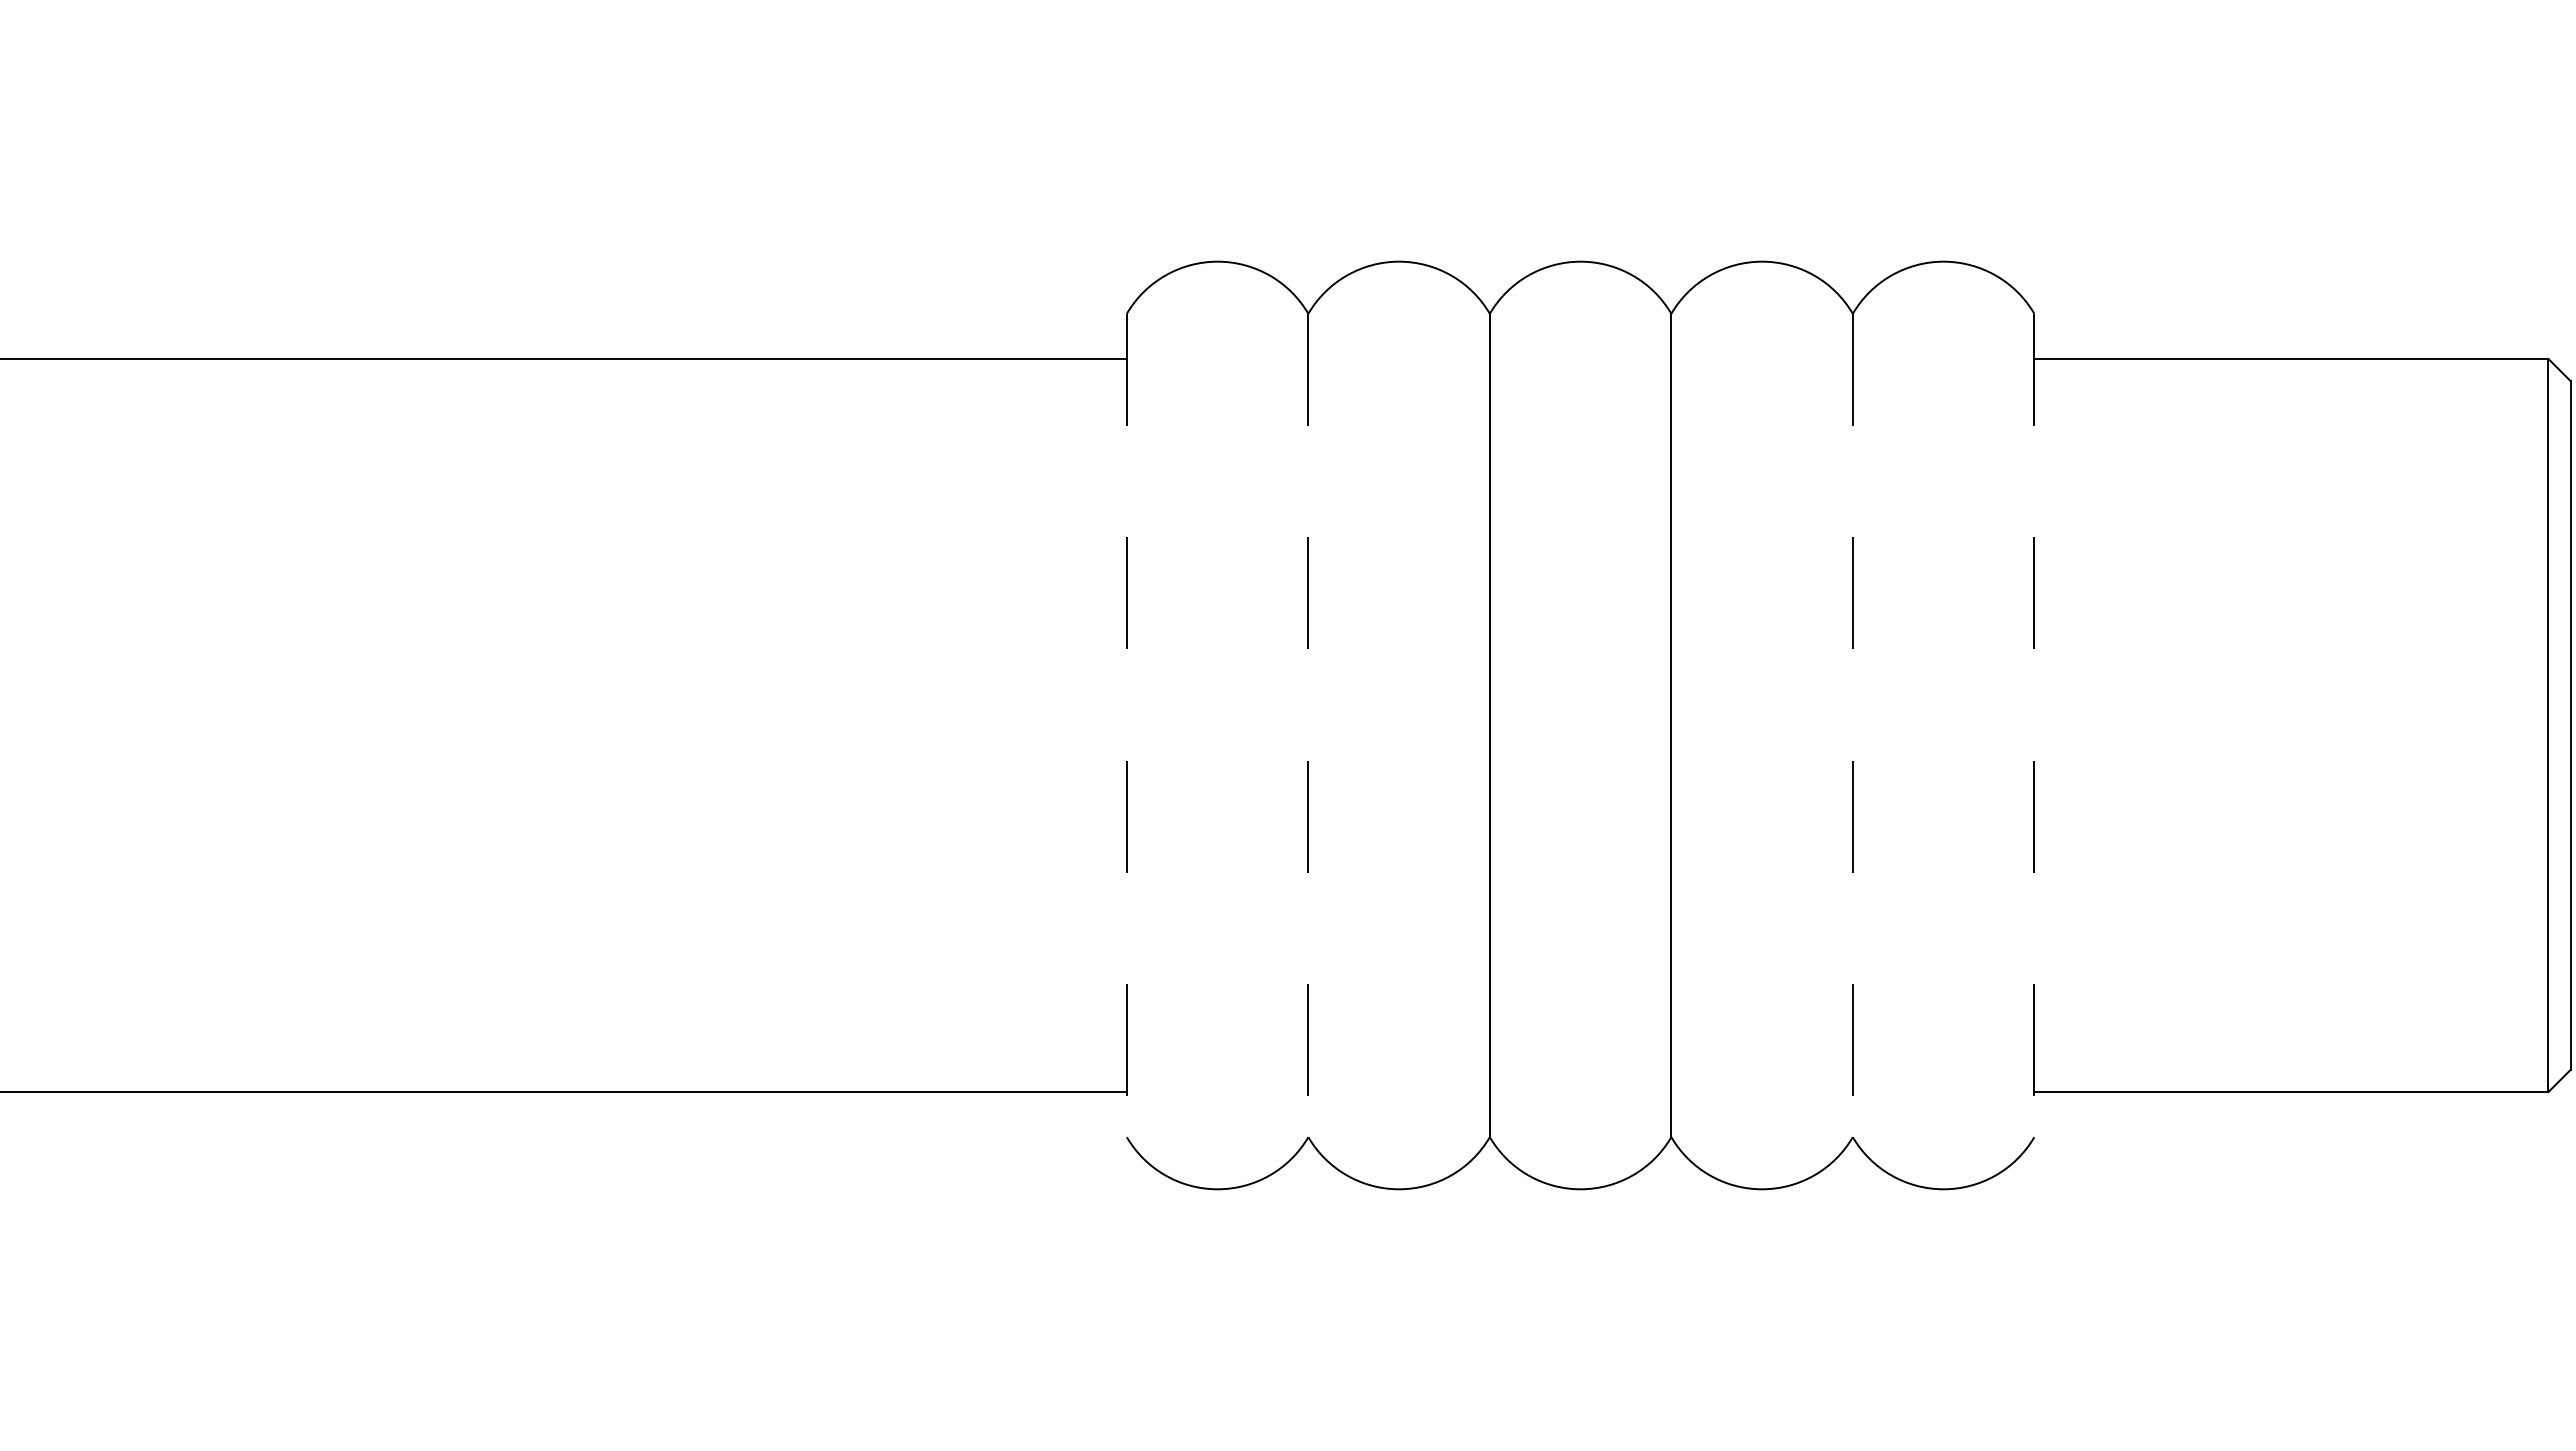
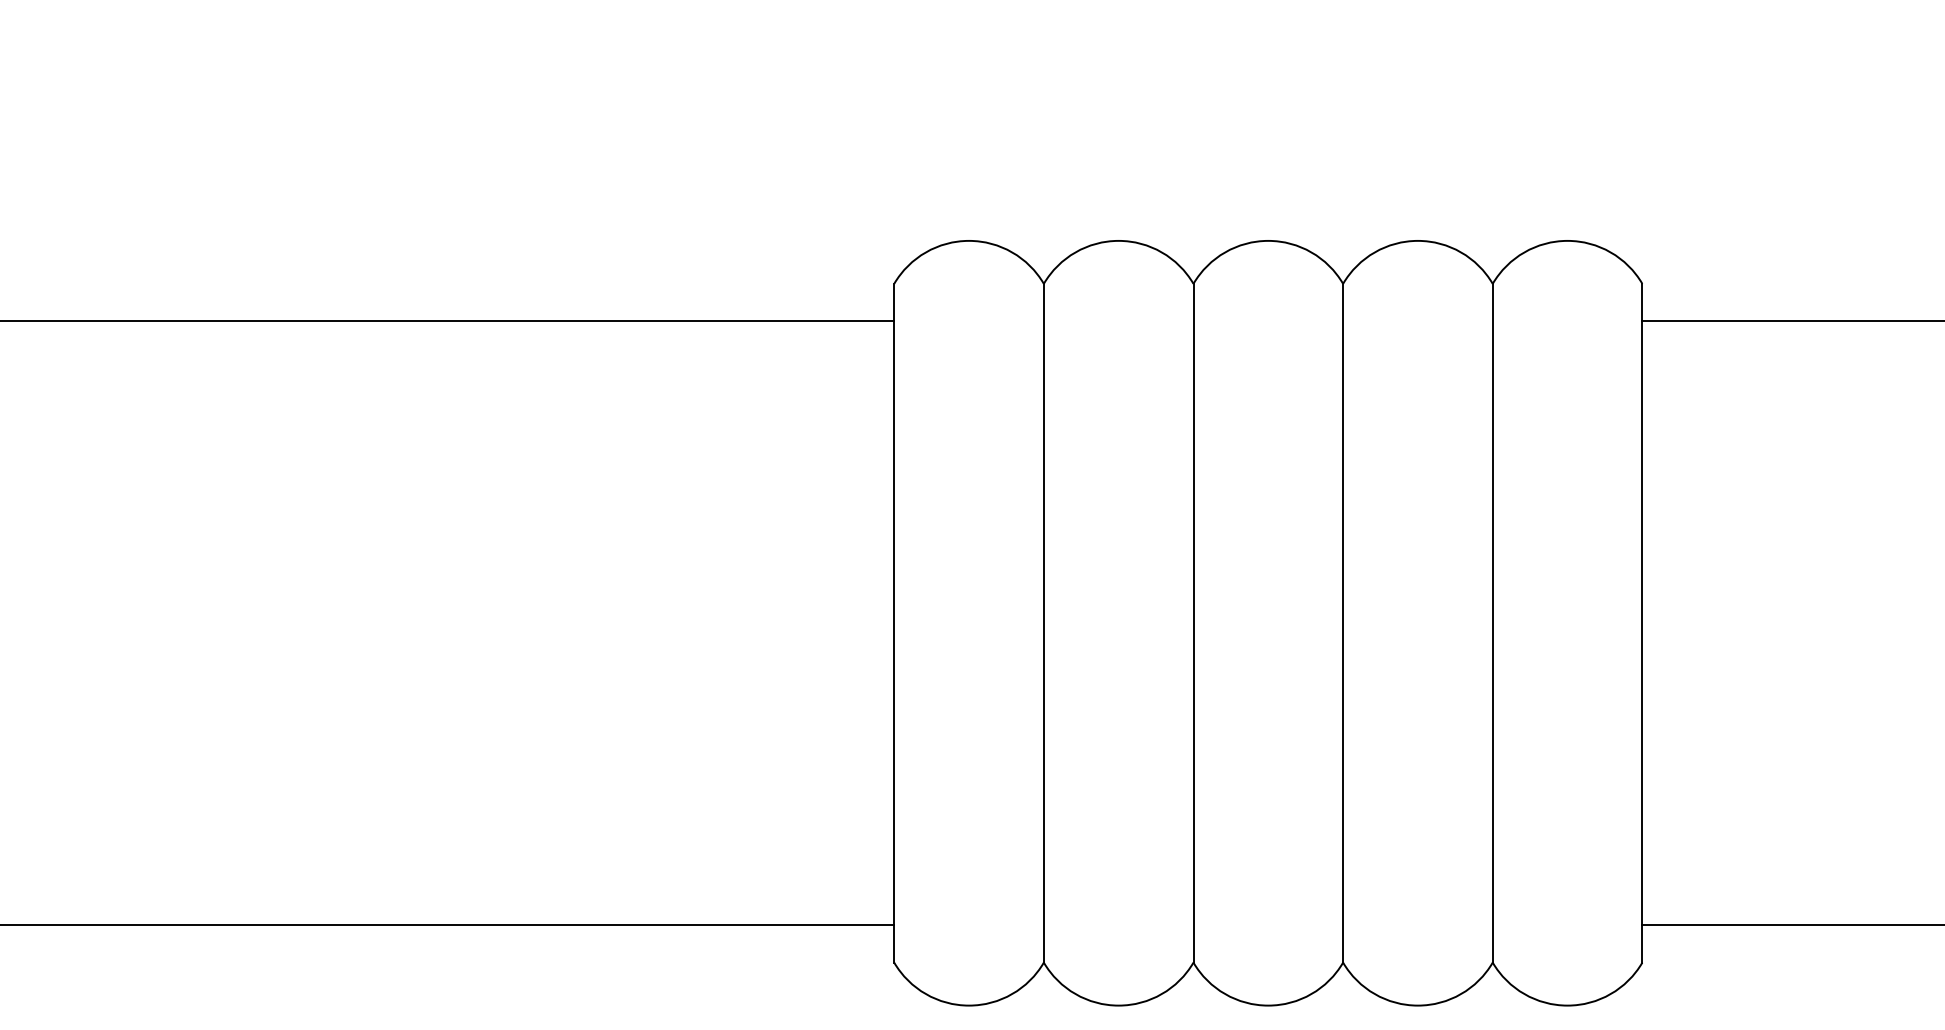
line: (1126, 725) -> (893, 623), dashed -> solid
line: (1308, 725) -> (1043, 623), dashed -> solid
line: (1852, 725) -> (1492, 623), dashed -> solid
line: (2034, 725) -> (1642, 623), dashed -> solid

